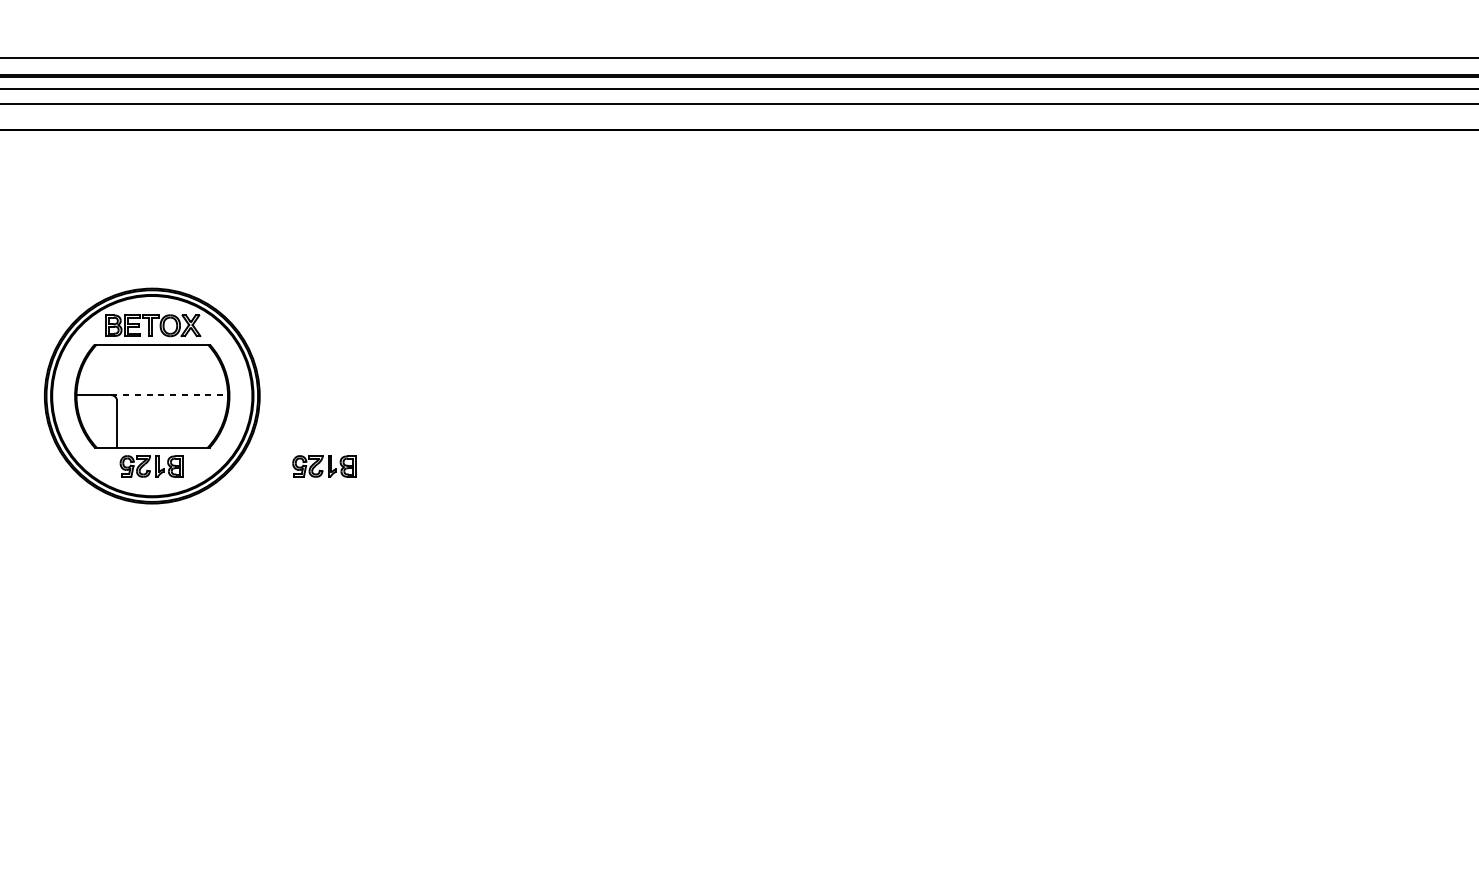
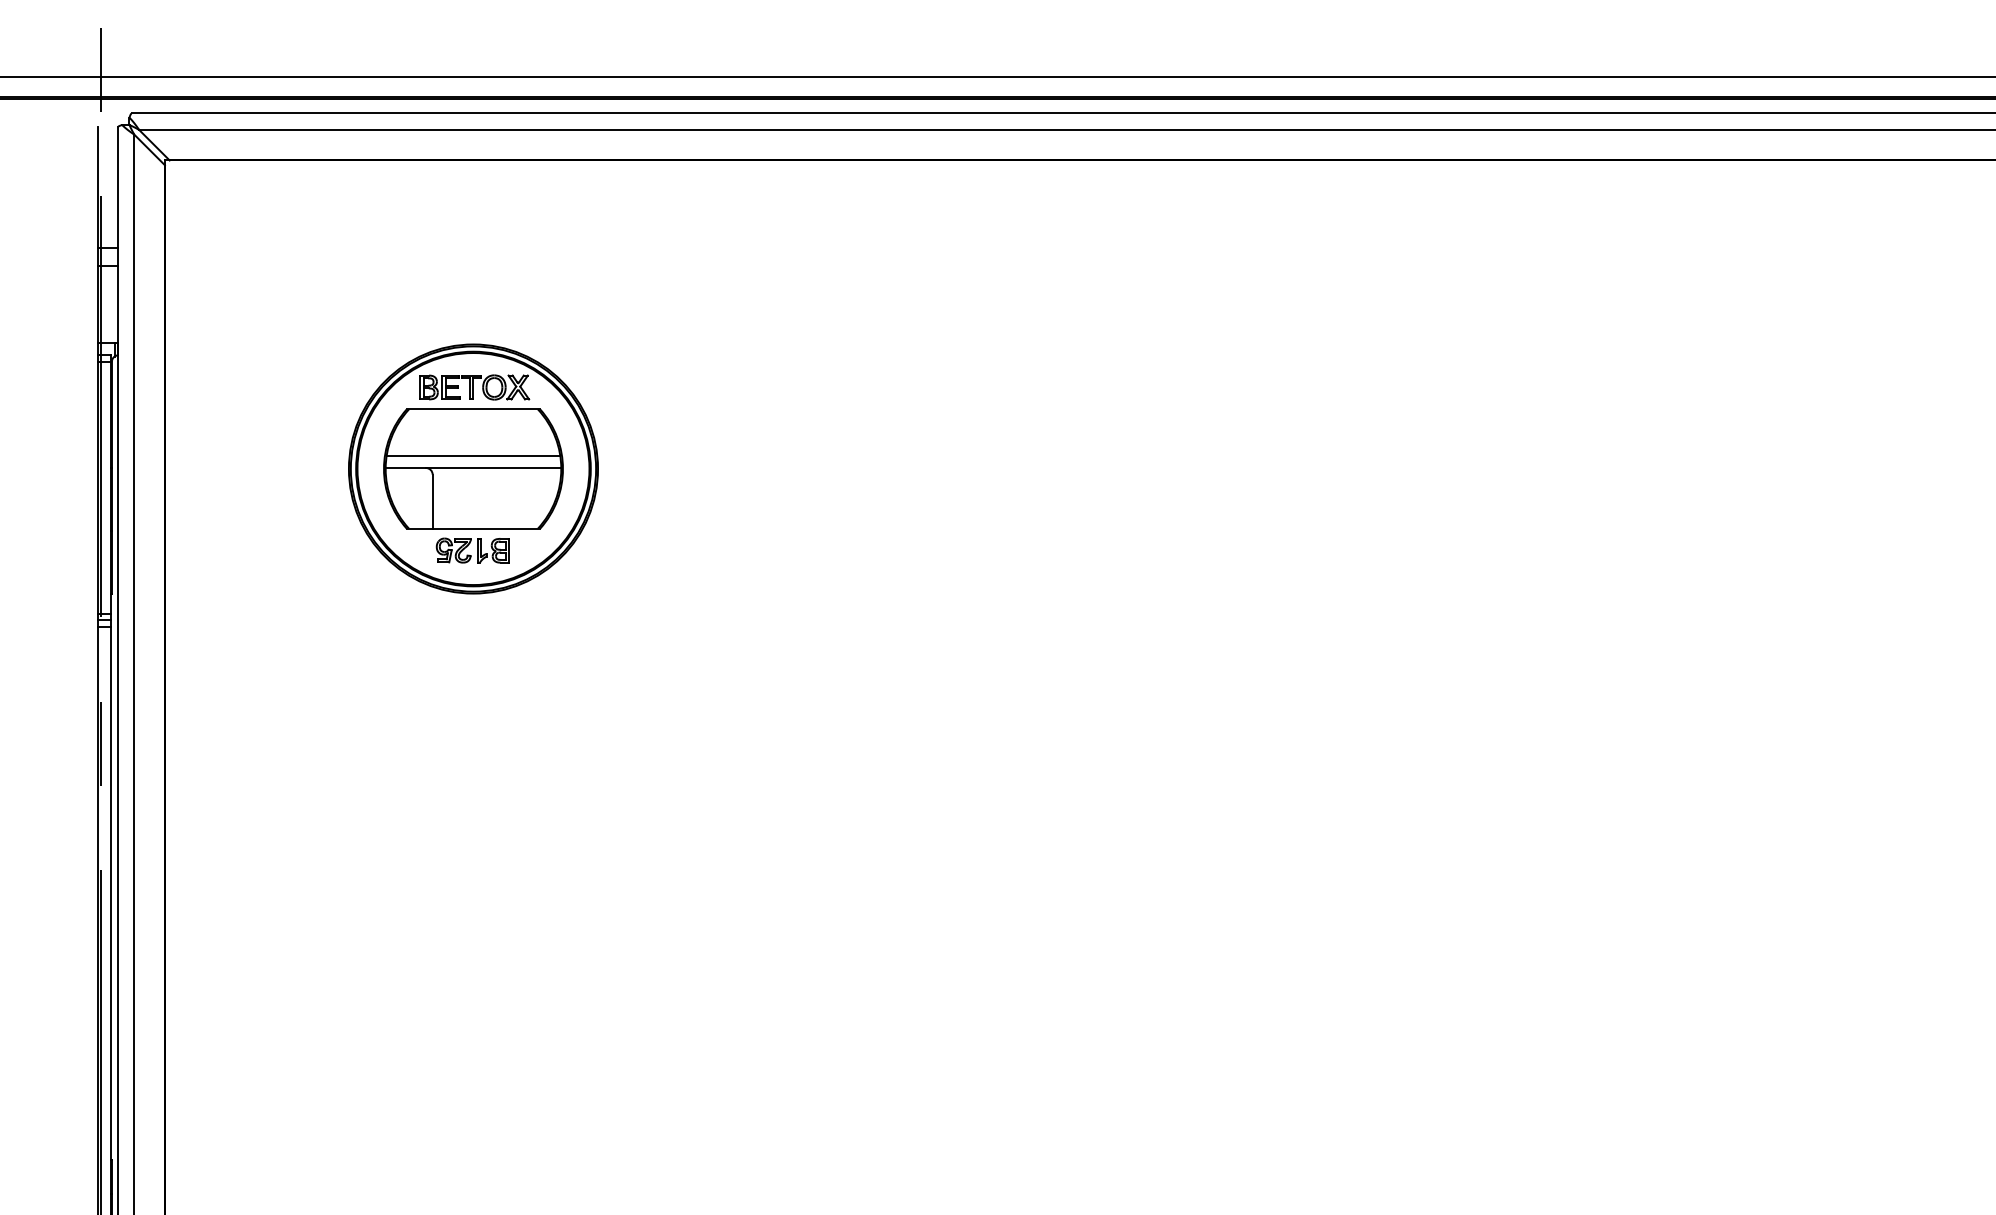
line: (152, 384) -> (473, 455), added
line: (169, 395) -> (493, 468), dashed -> solid
part: (324, 466) -> (672, 550), removed

